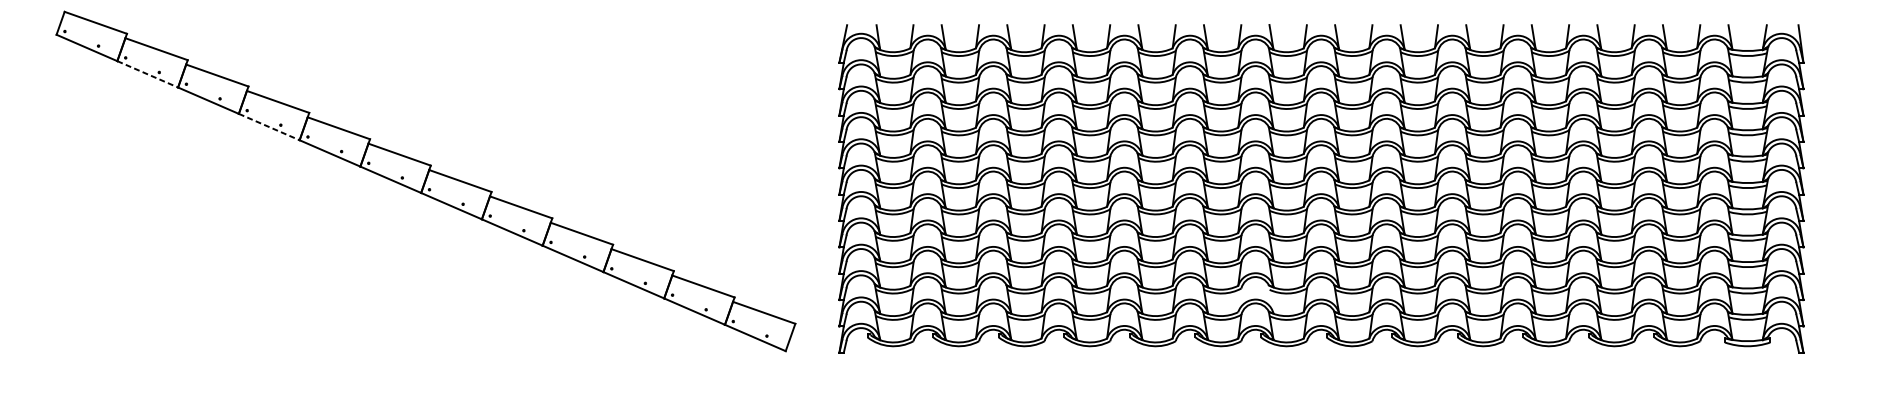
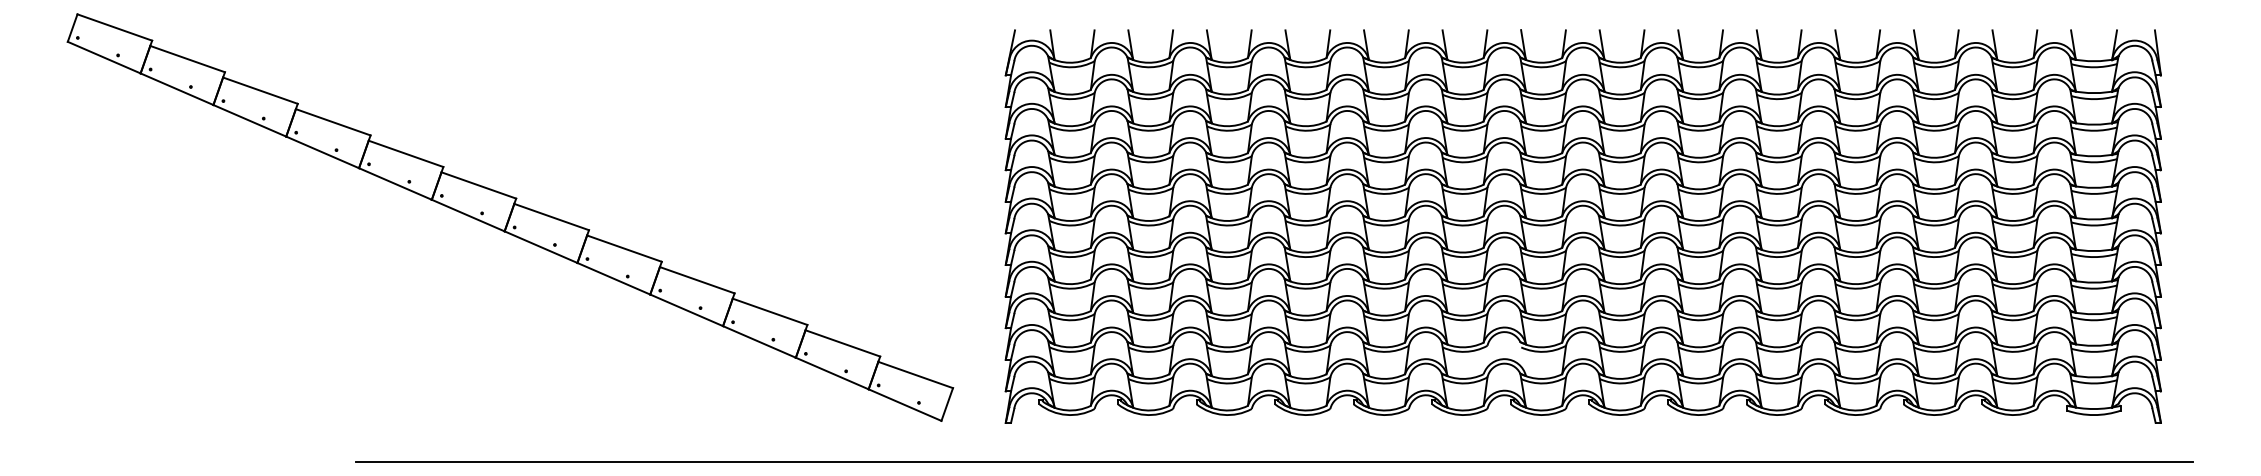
line: (148, 74) -> (177, 89), dashed -> solid
line: (269, 127) -> (322, 152), dashed -> solid
line: (1063, 385) -> (1274, 461), added

